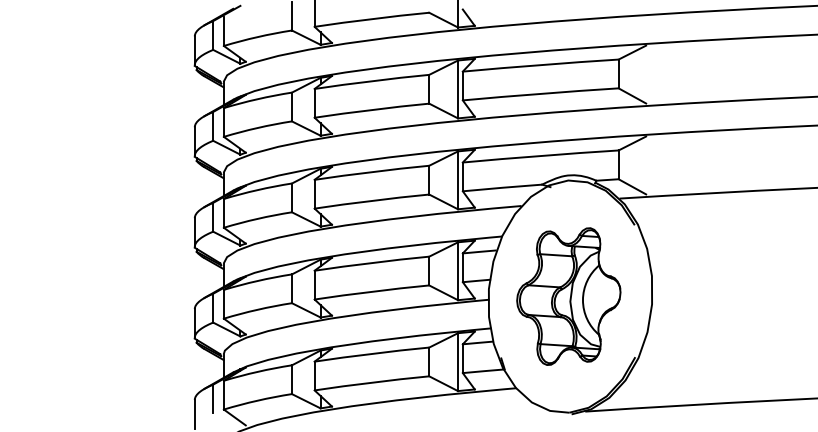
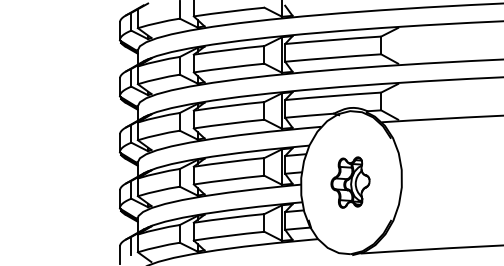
part: (568, 296) -> (350, 182), size x0.6

